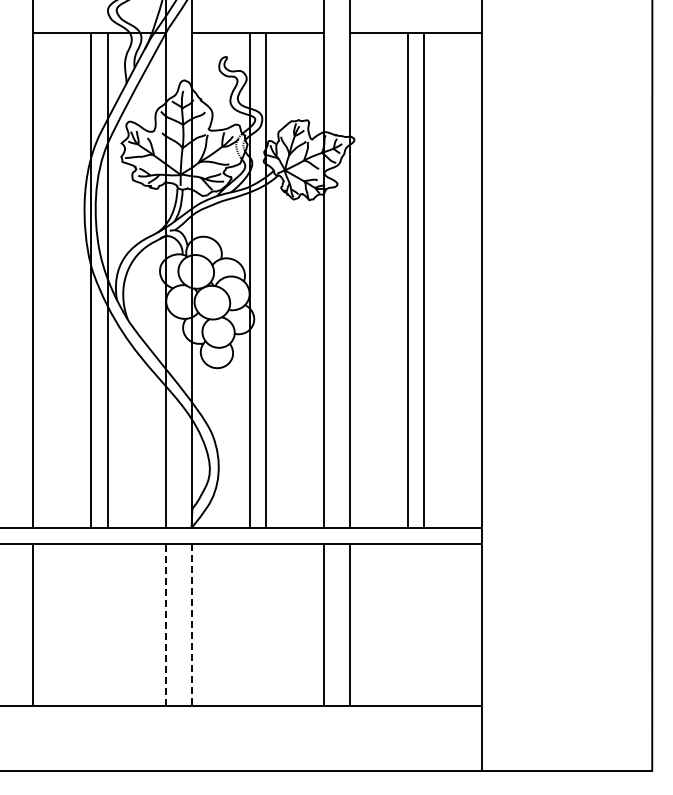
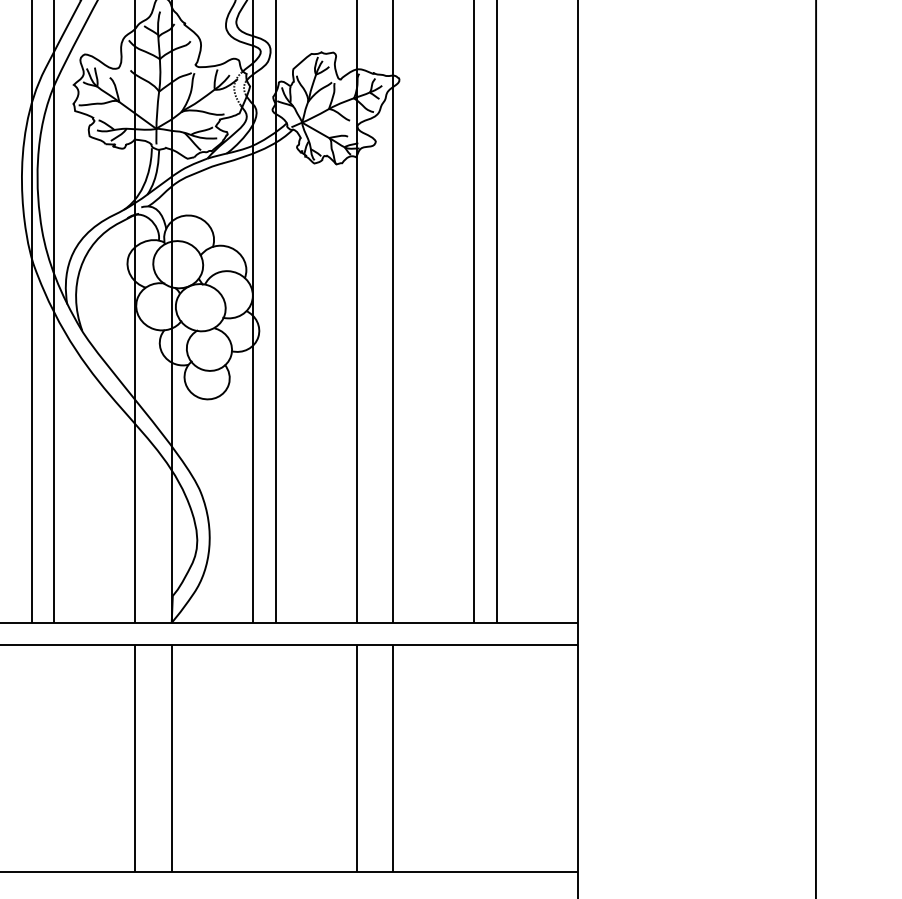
line: (165, 624) -> (135, 757), dashed -> solid
line: (191, 625) -> (171, 759), dashed -> solid

